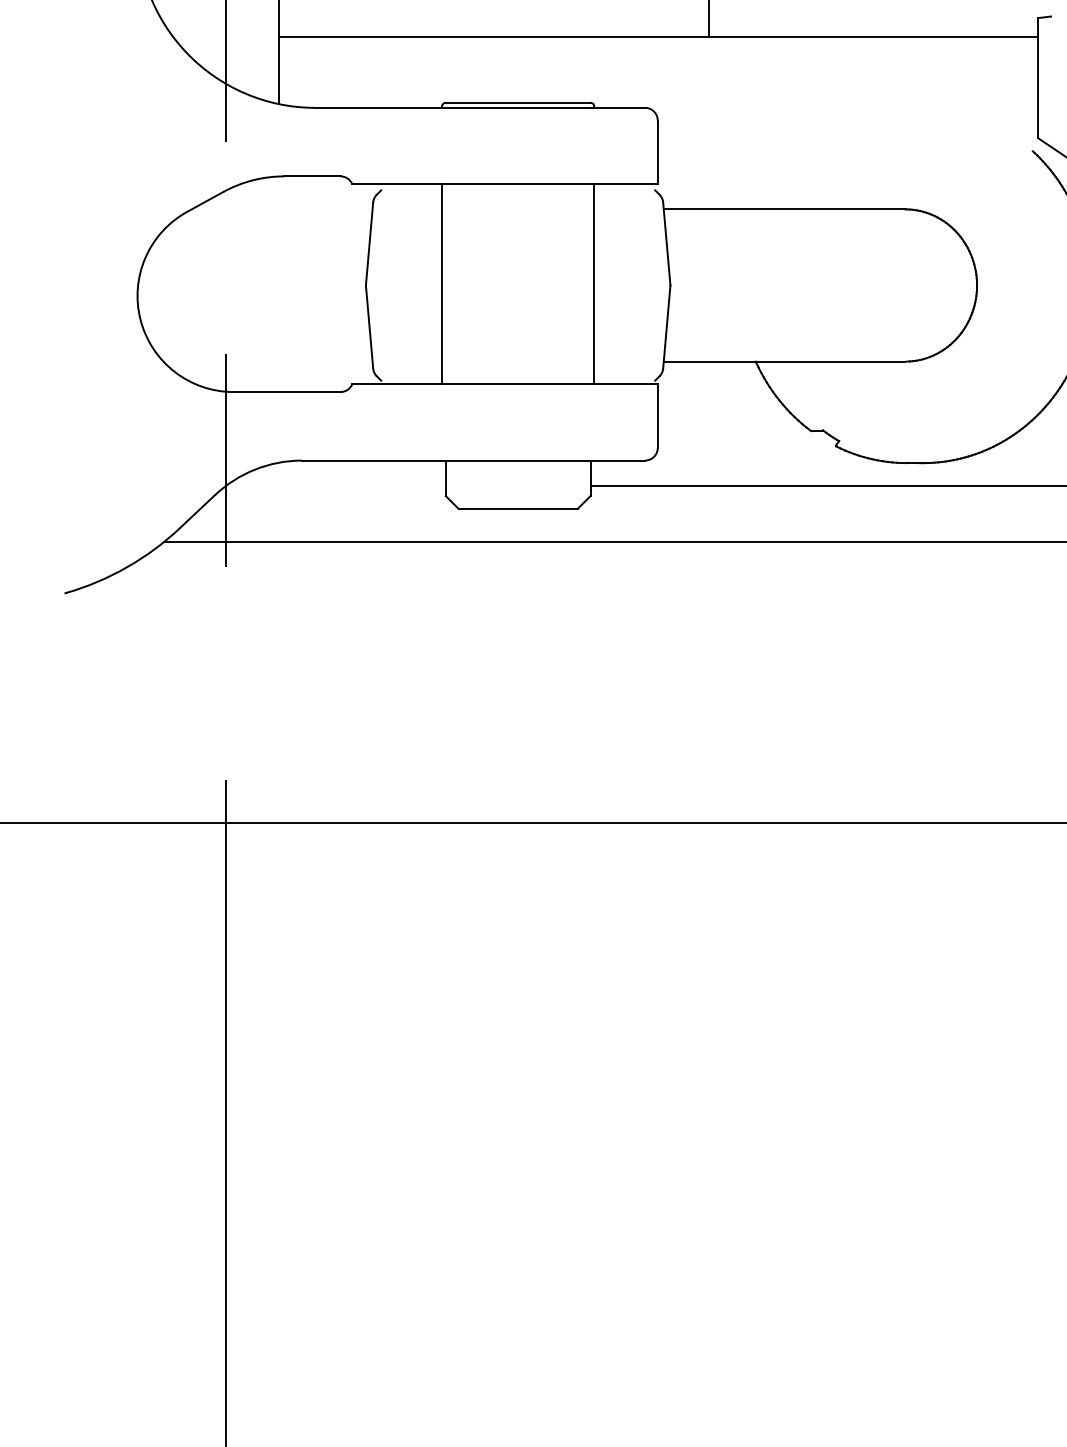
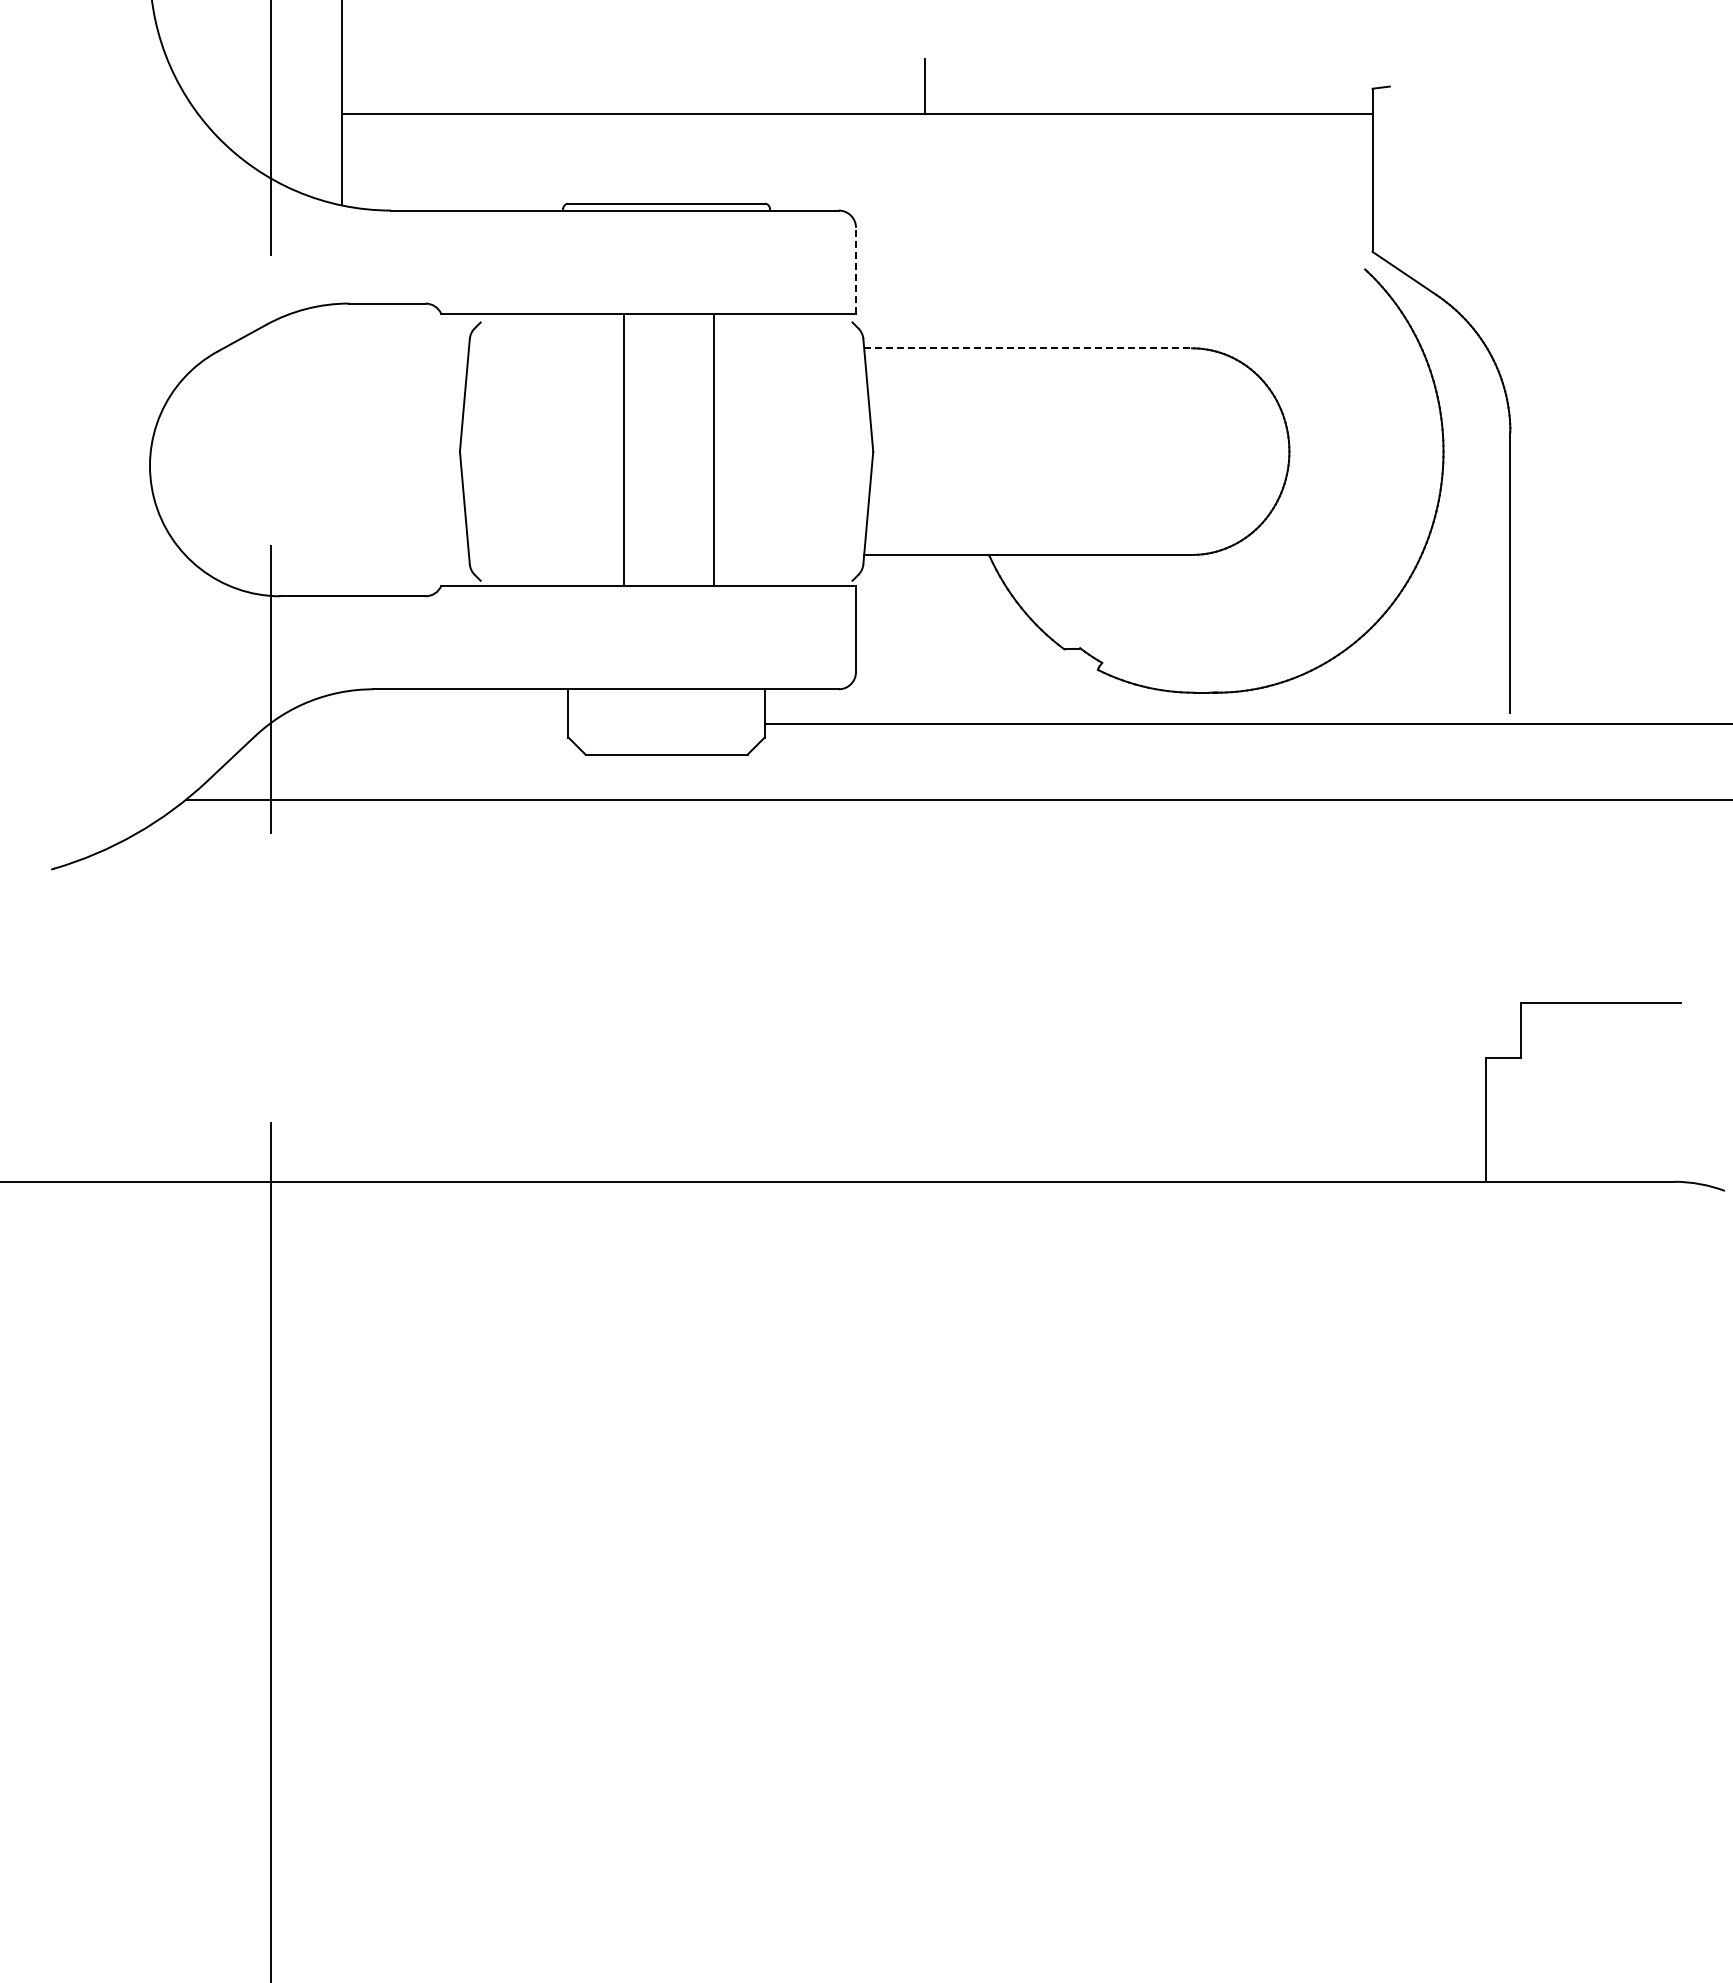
line: (658, 152) -> (856, 270), solid -> dashed
line: (784, 209) -> (1028, 348), solid -> dashed
line: (442, 283) -> (624, 449), moved
line: (594, 283) -> (713, 449), moved

